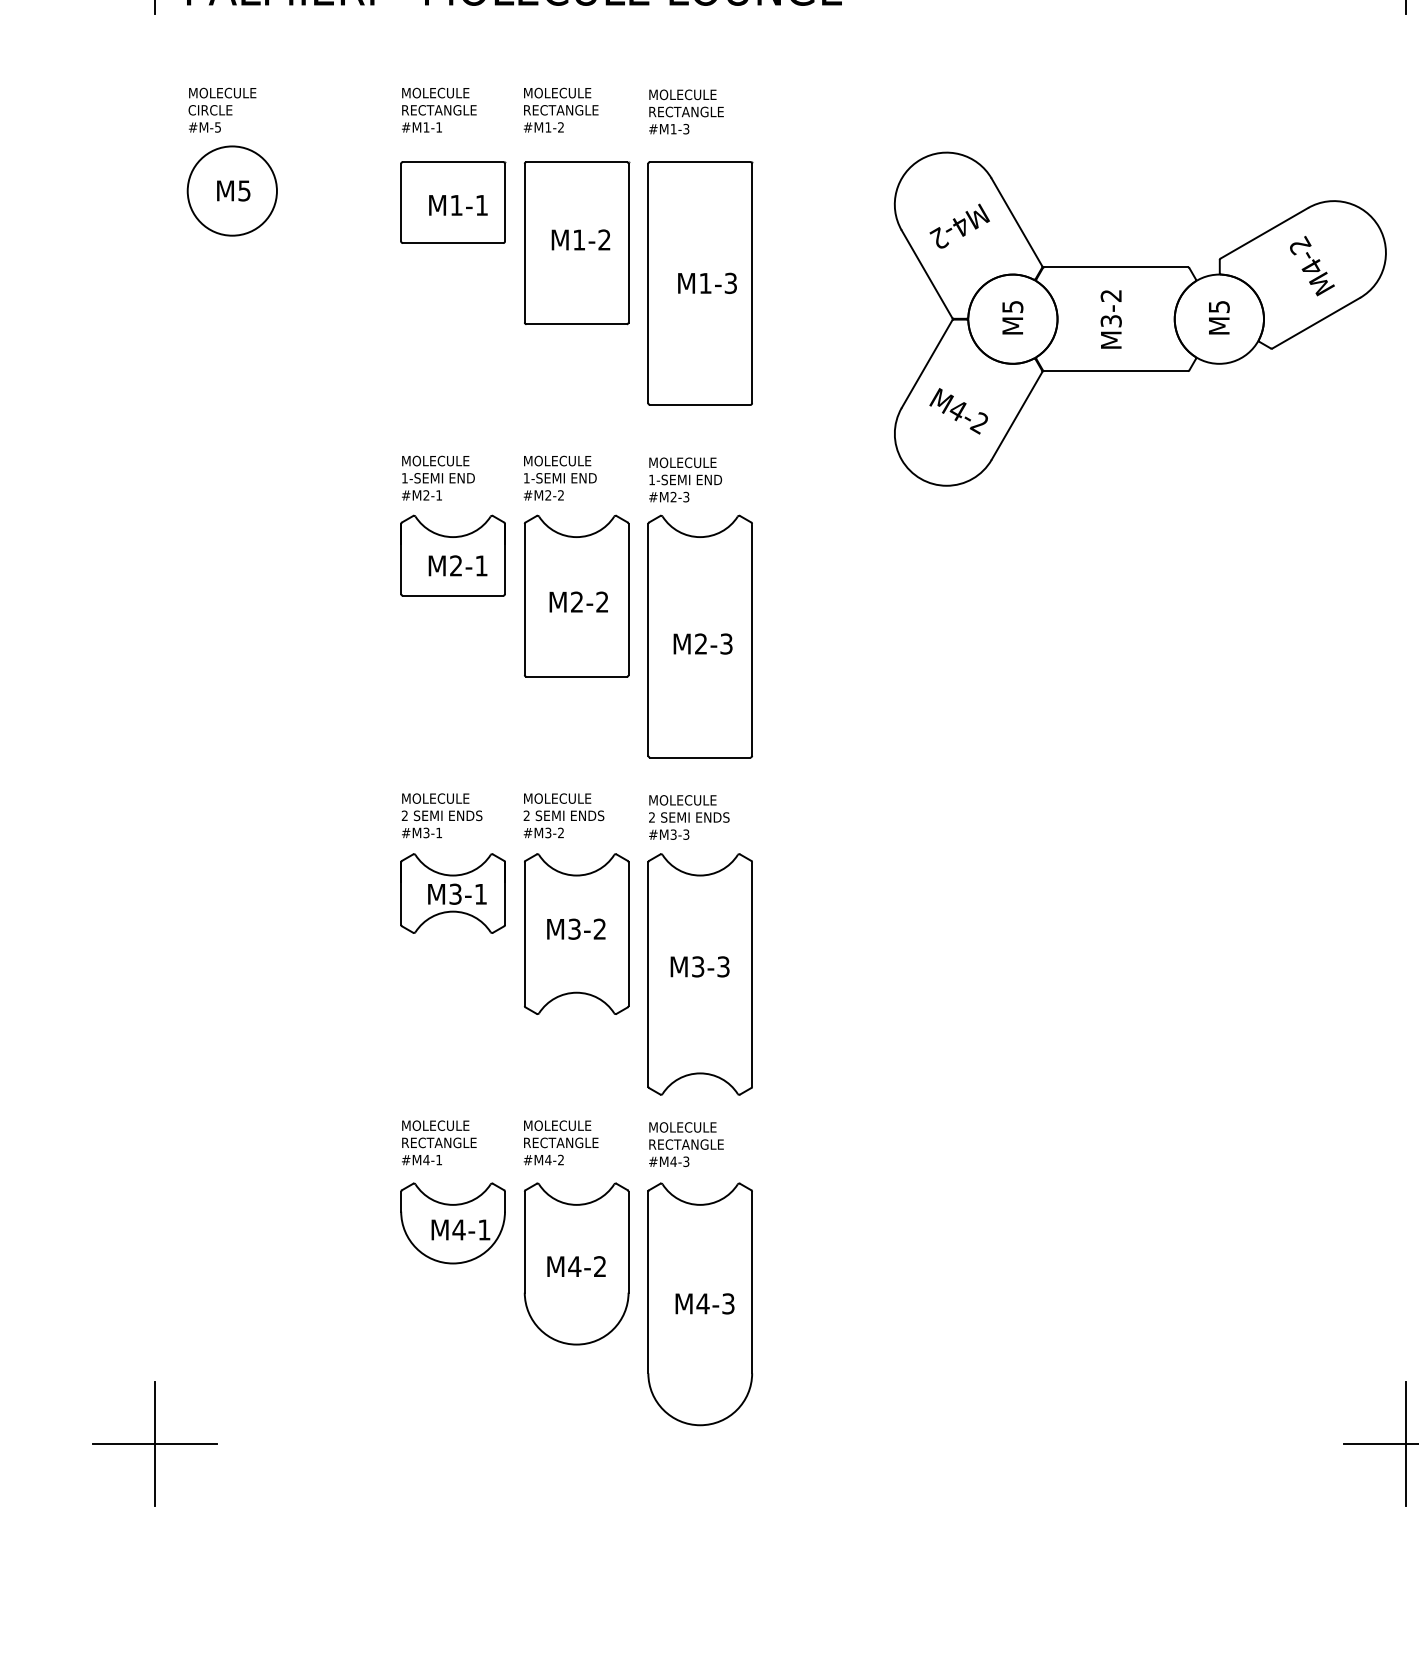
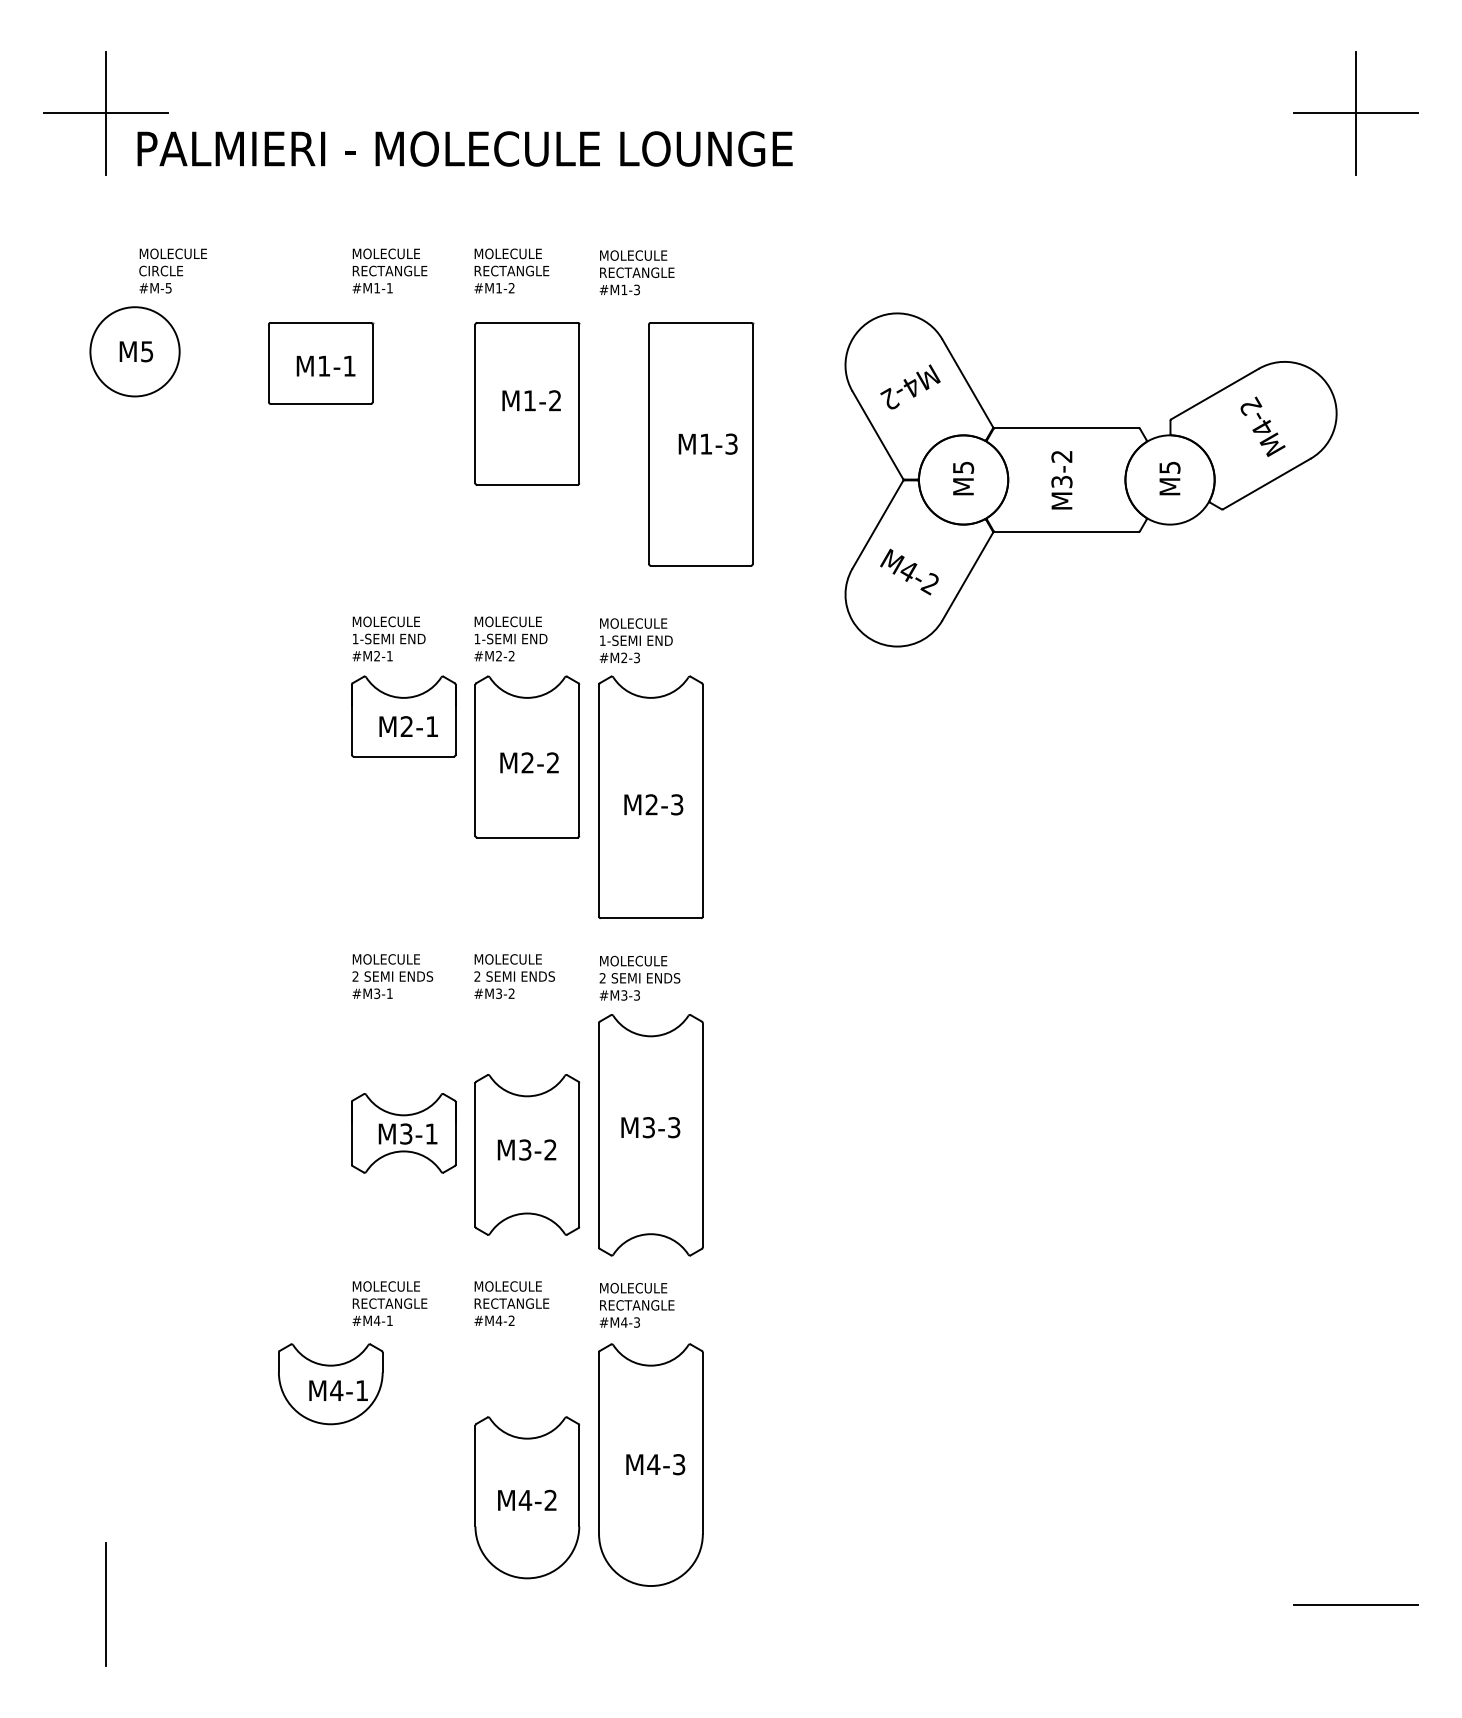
part: (231, 190) -> (134, 351), moved
part: (453, 202) -> (321, 363), moved
part: (700, 283) -> (701, 444), moved
part: (452, 893) -> (403, 1133), moved
part: (576, 933) -> (527, 1154), moved
part: (452, 1223) -> (330, 1384), moved
part: (576, 1263) -> (527, 1497), moved
line: (154, 1443) -> (105, 1604), removed
line: (1405, 1443) -> (1356, 1604), removed

